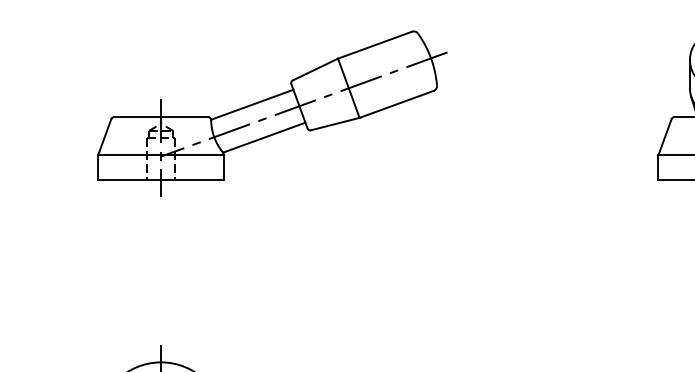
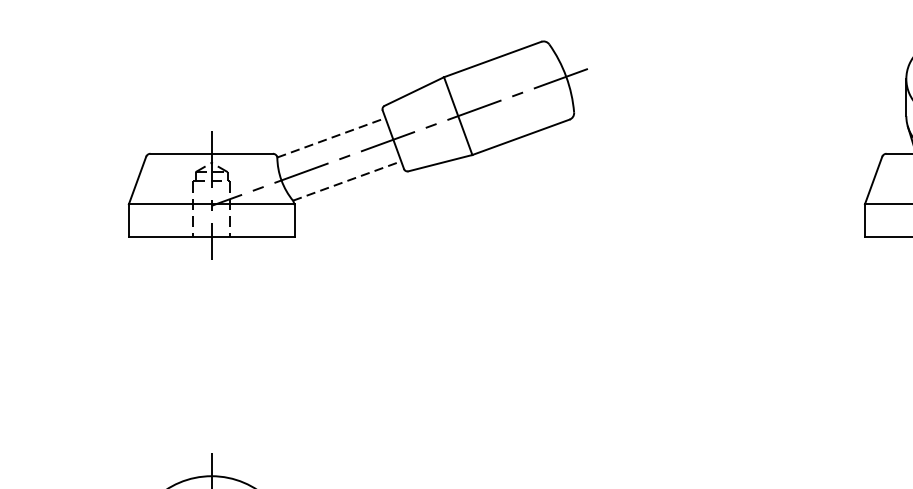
line: (252, 104) -> (331, 137), solid -> dashed
line: (264, 137) -> (347, 180), solid -> dashed

